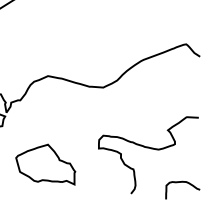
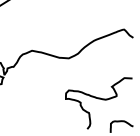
part: (45, 164) -> (30, 109), removed

